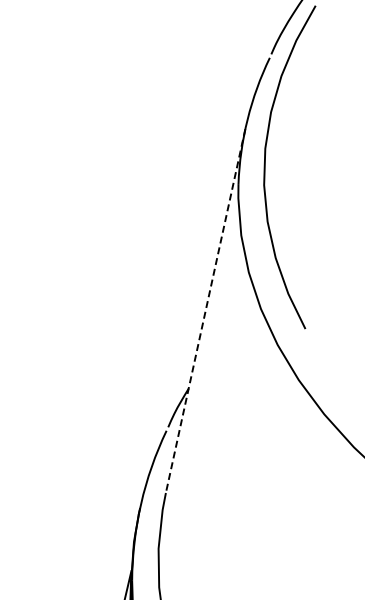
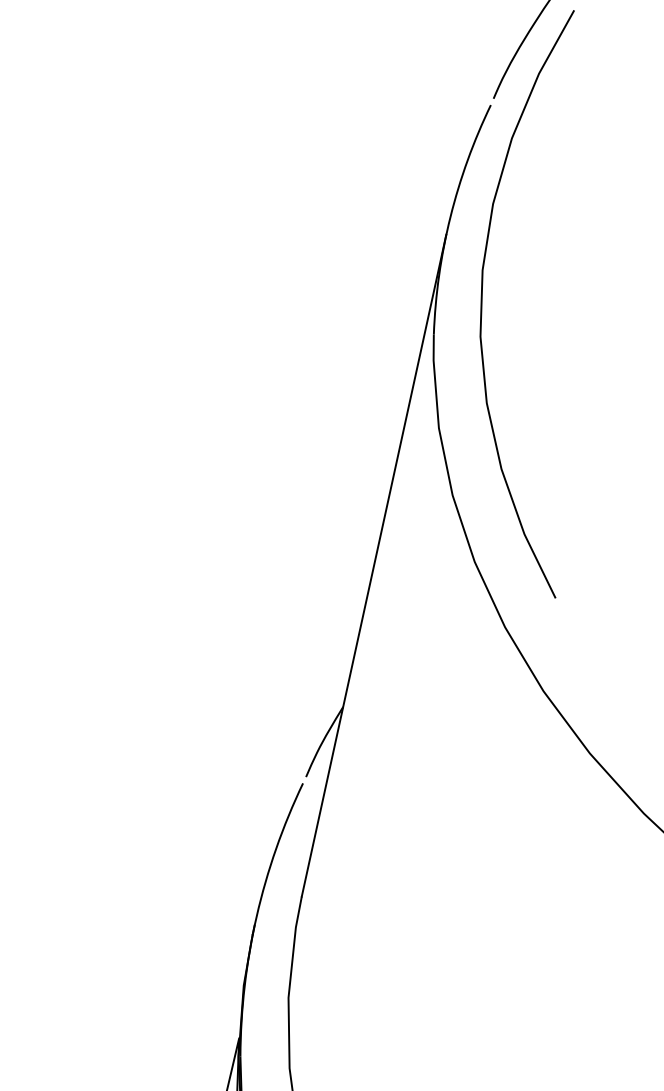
line: (205, 311) -> (373, 566), dashed -> solid

